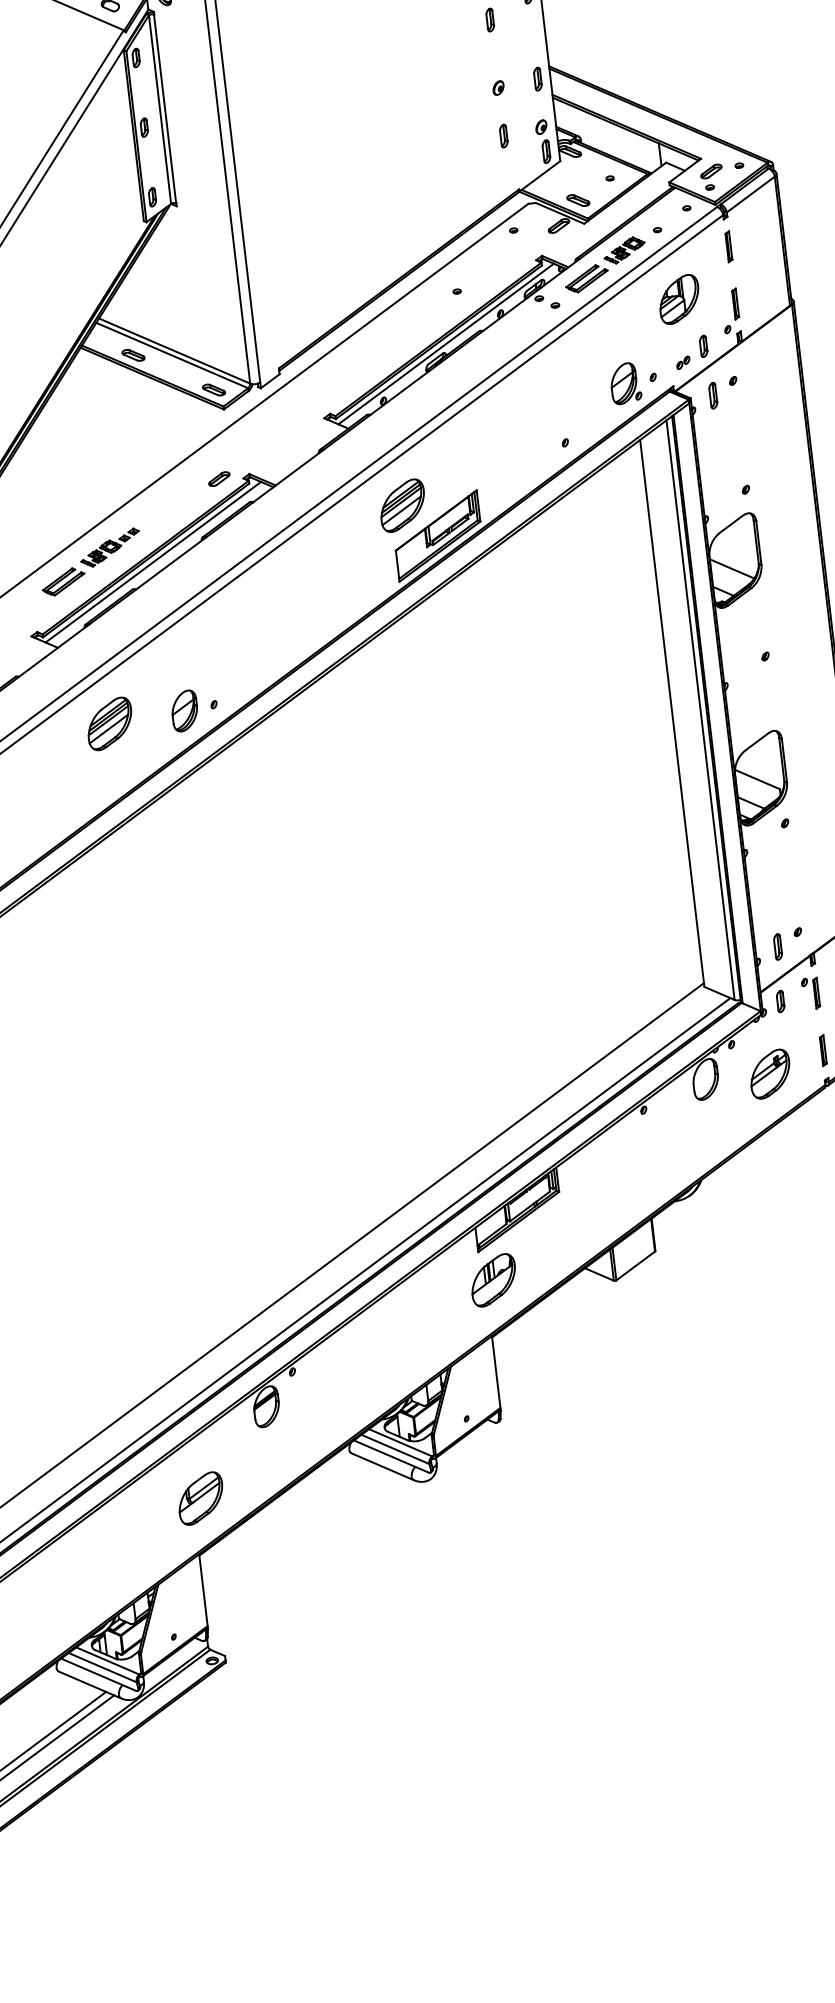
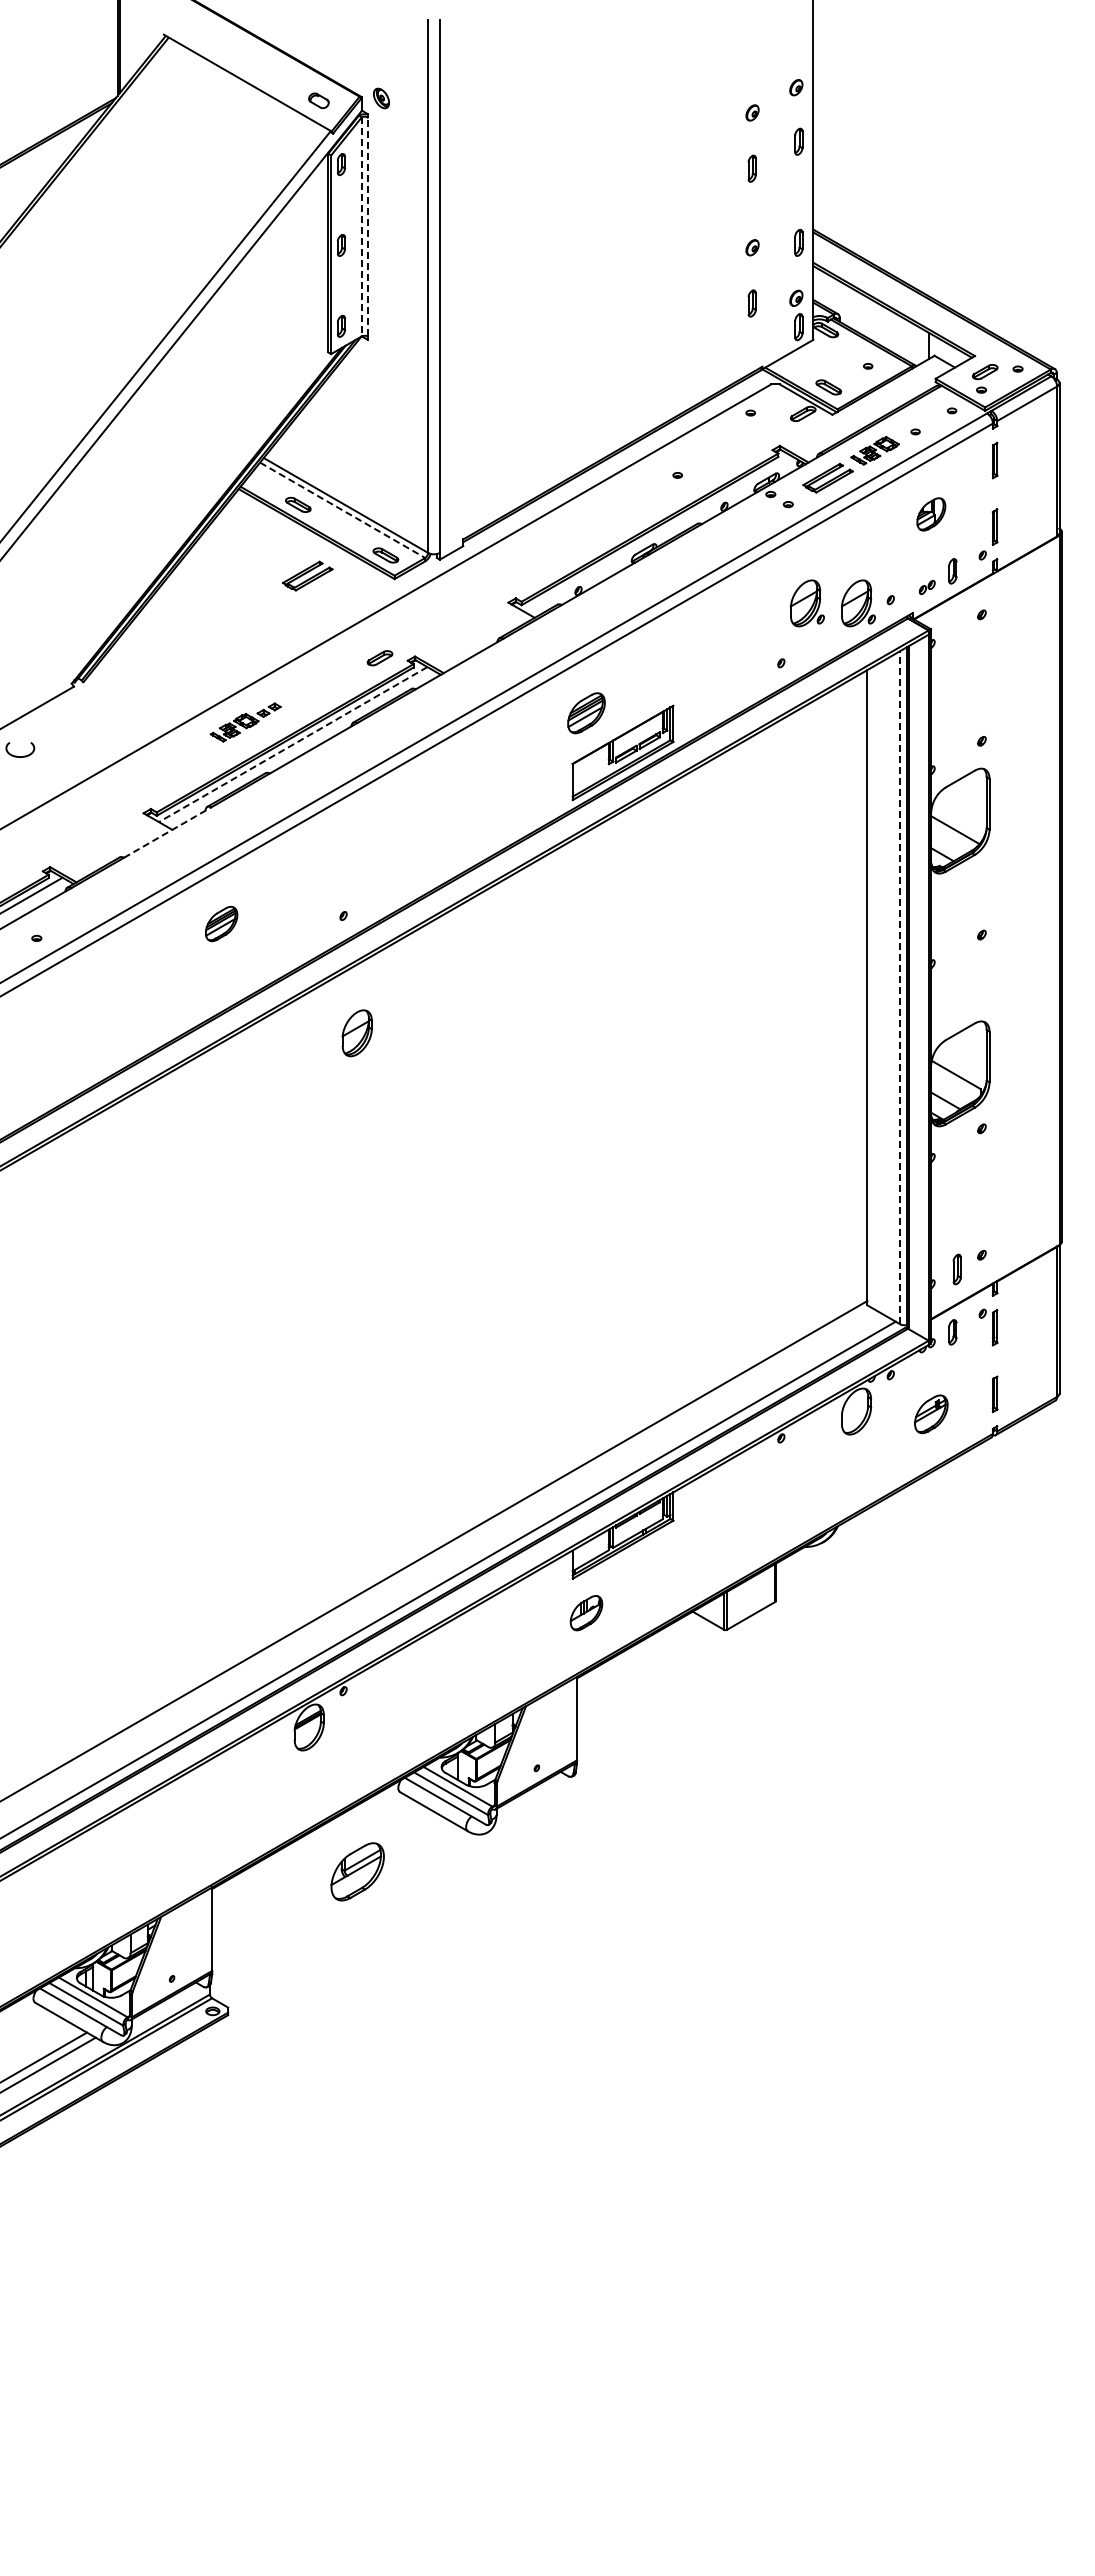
line: (164, 108) -> (367, 226), solid -> dashed
line: (159, 109) -> (361, 226), solid -> dashed
part: (679, 299) -> (931, 514), size x0.6
line: (445, 343) -> (657, 533), removed
line: (172, 355) -> (343, 510), solid -> dashed
part: (580, 388) -> (806, 603), added
part: (712, 395) -> (956, 628), removed
part: (402, 504) -> (586, 712), size x0.7
line: (152, 562) -> (292, 744), solid -> dashed
part: (63, 581) -> (307, 575), moved
line: (54, 650) -> (167, 832), solid -> dashed
line: (700, 709) -> (900, 987), solid -> dashed
part: (184, 711) -> (356, 1033), moved
part: (109, 723) -> (221, 923), size x0.6
part: (770, 1074) -> (931, 1414), size x0.7
part: (493, 1279) -> (586, 1612), size x0.6
part: (200, 1498) -> (357, 1871), moved

